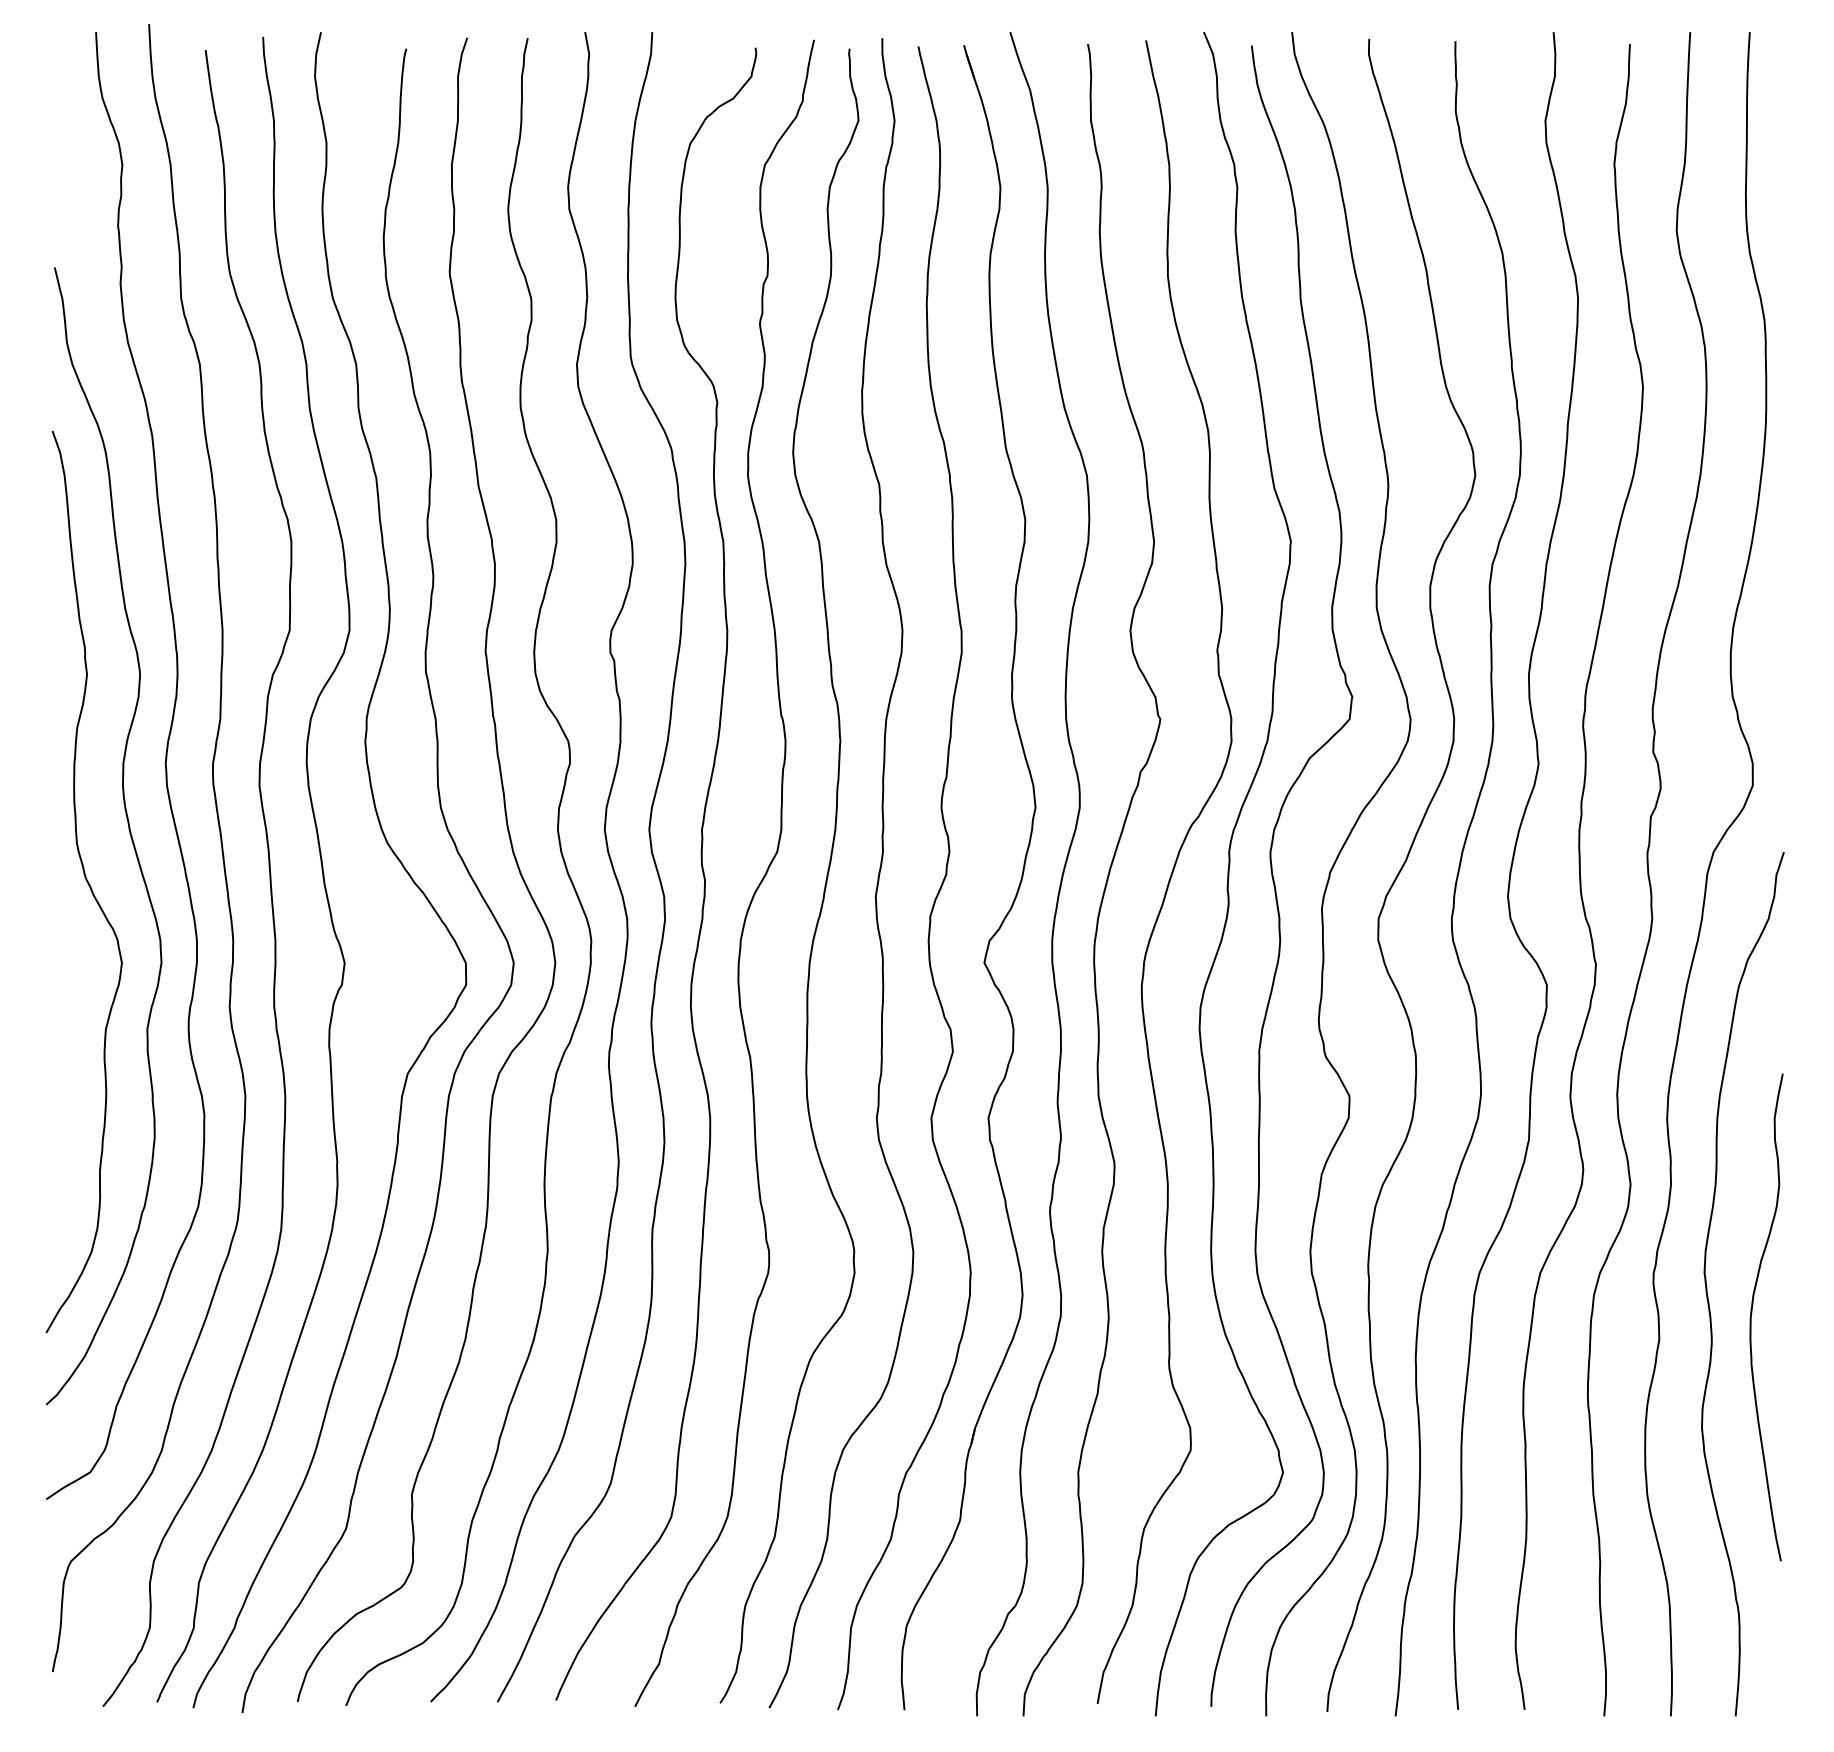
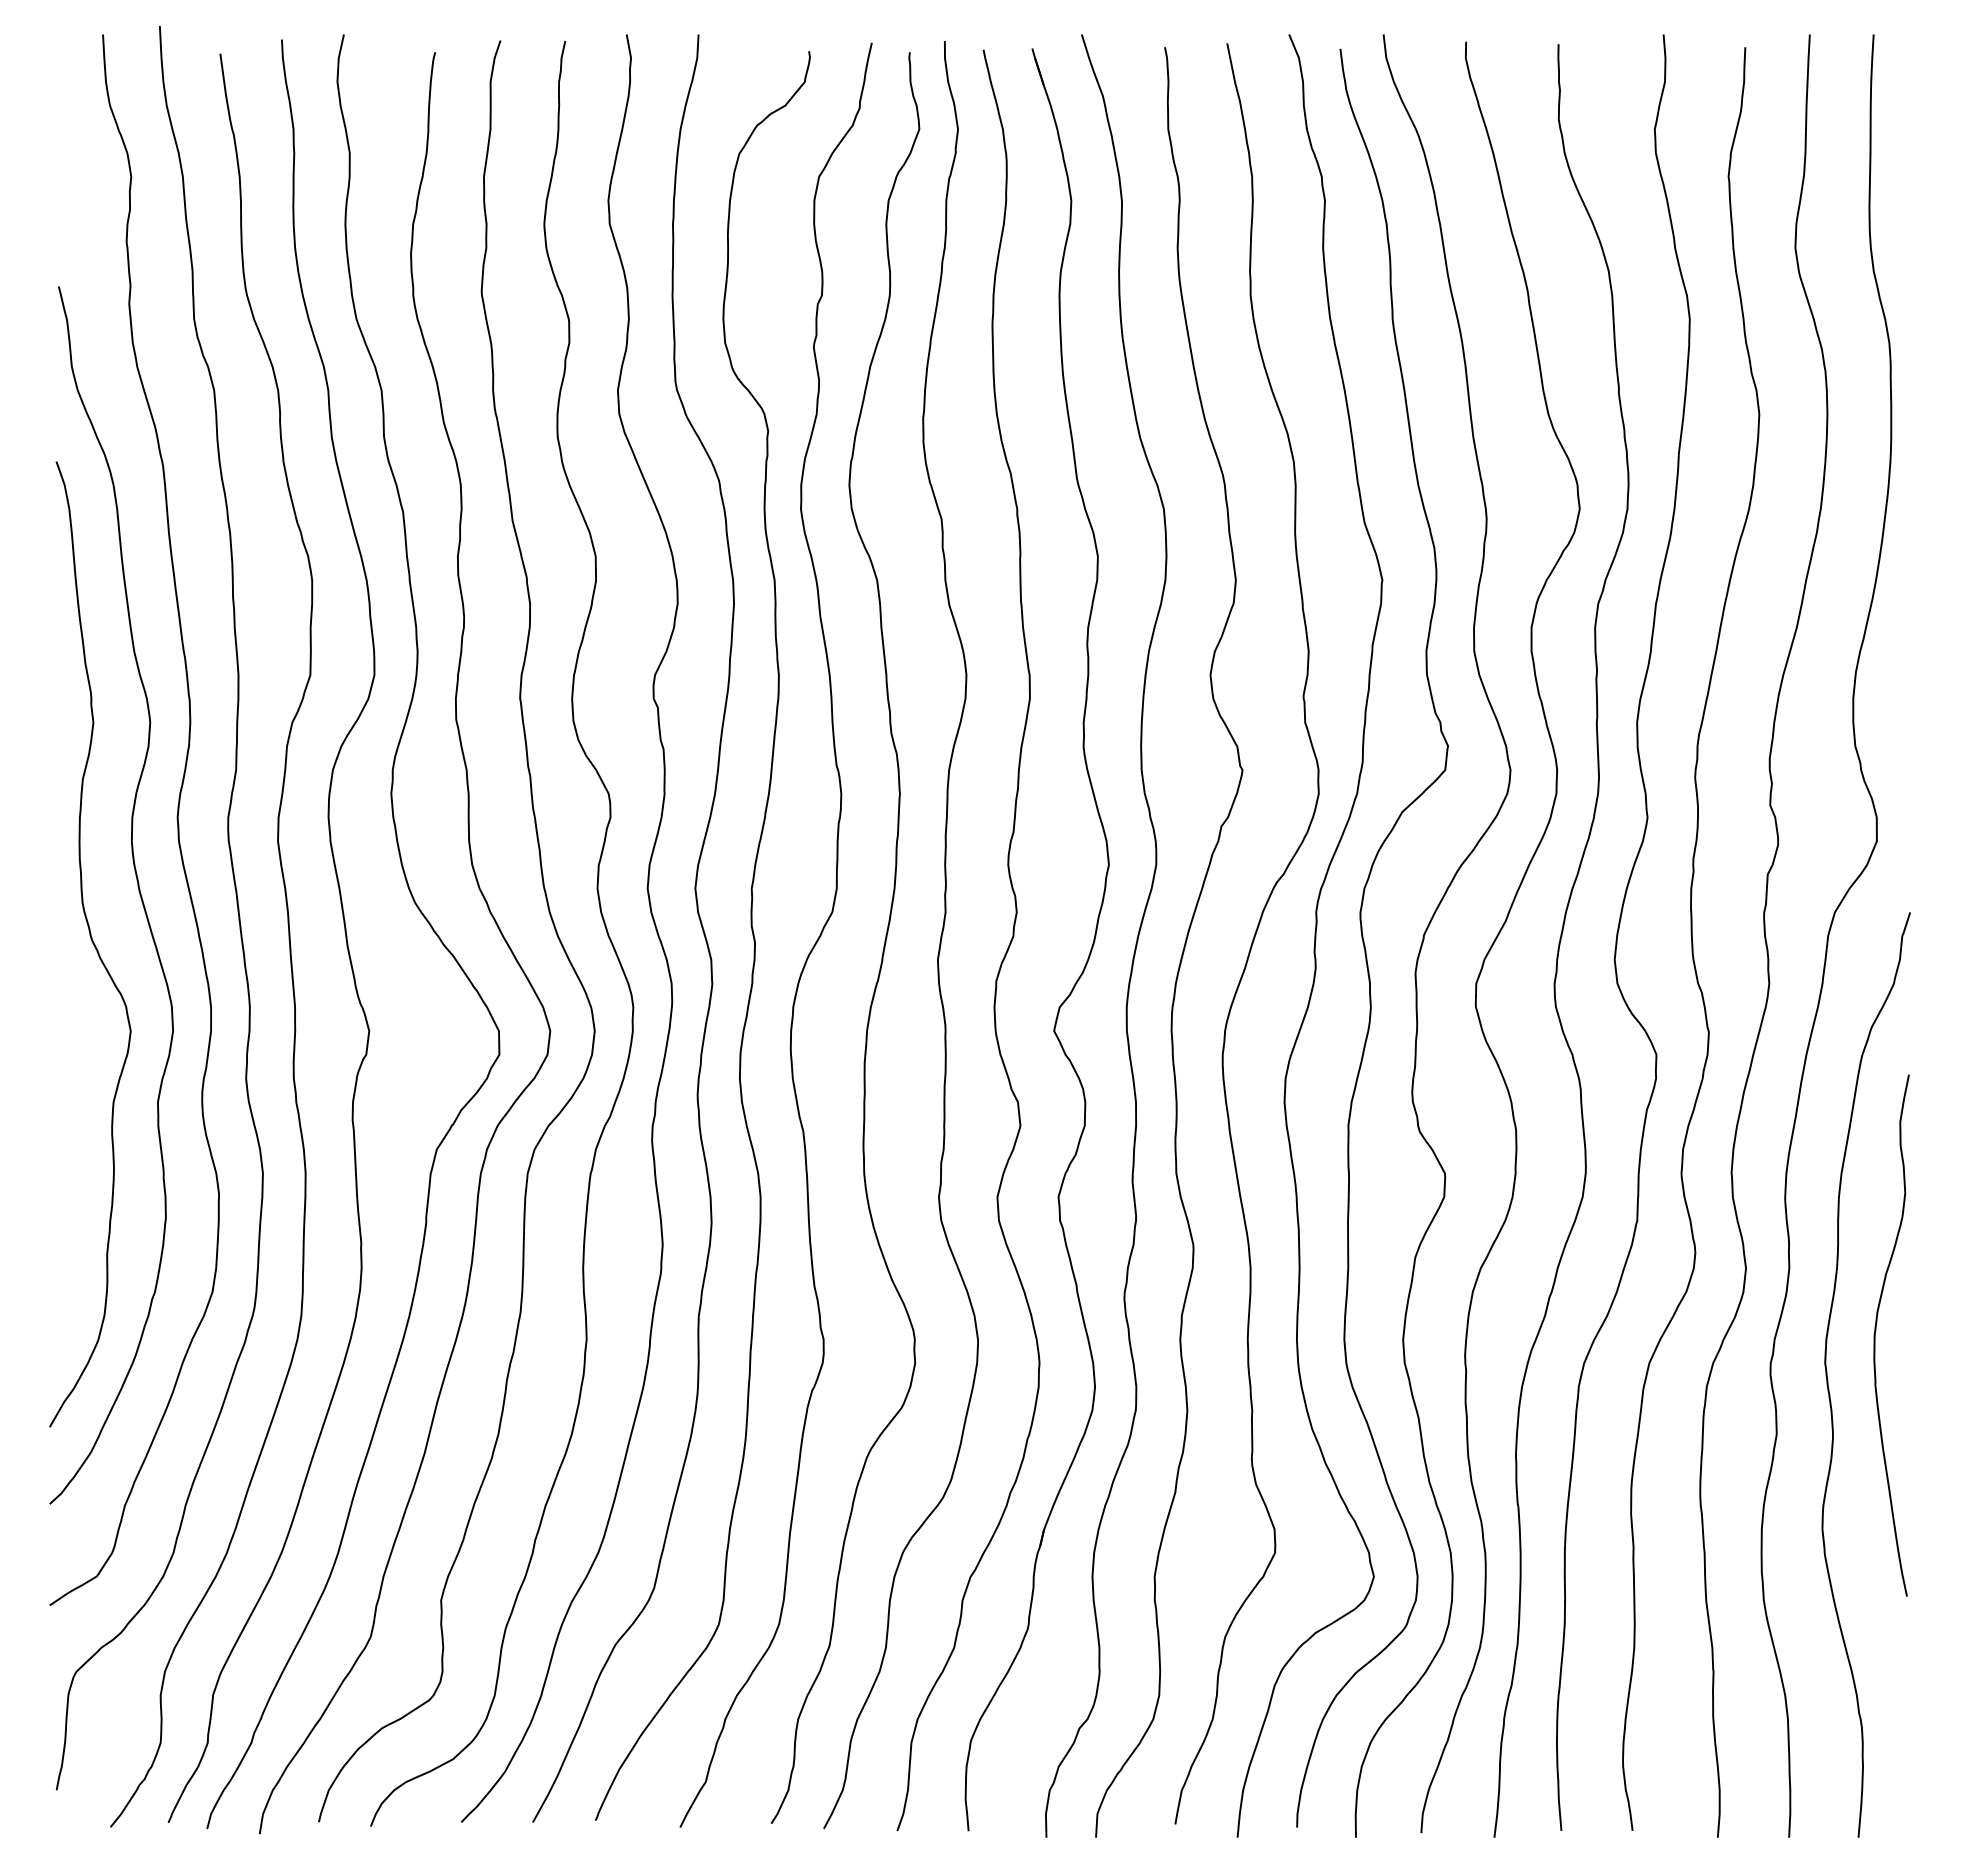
curve: (1752, 1313) -> (1876, 1331), moved

